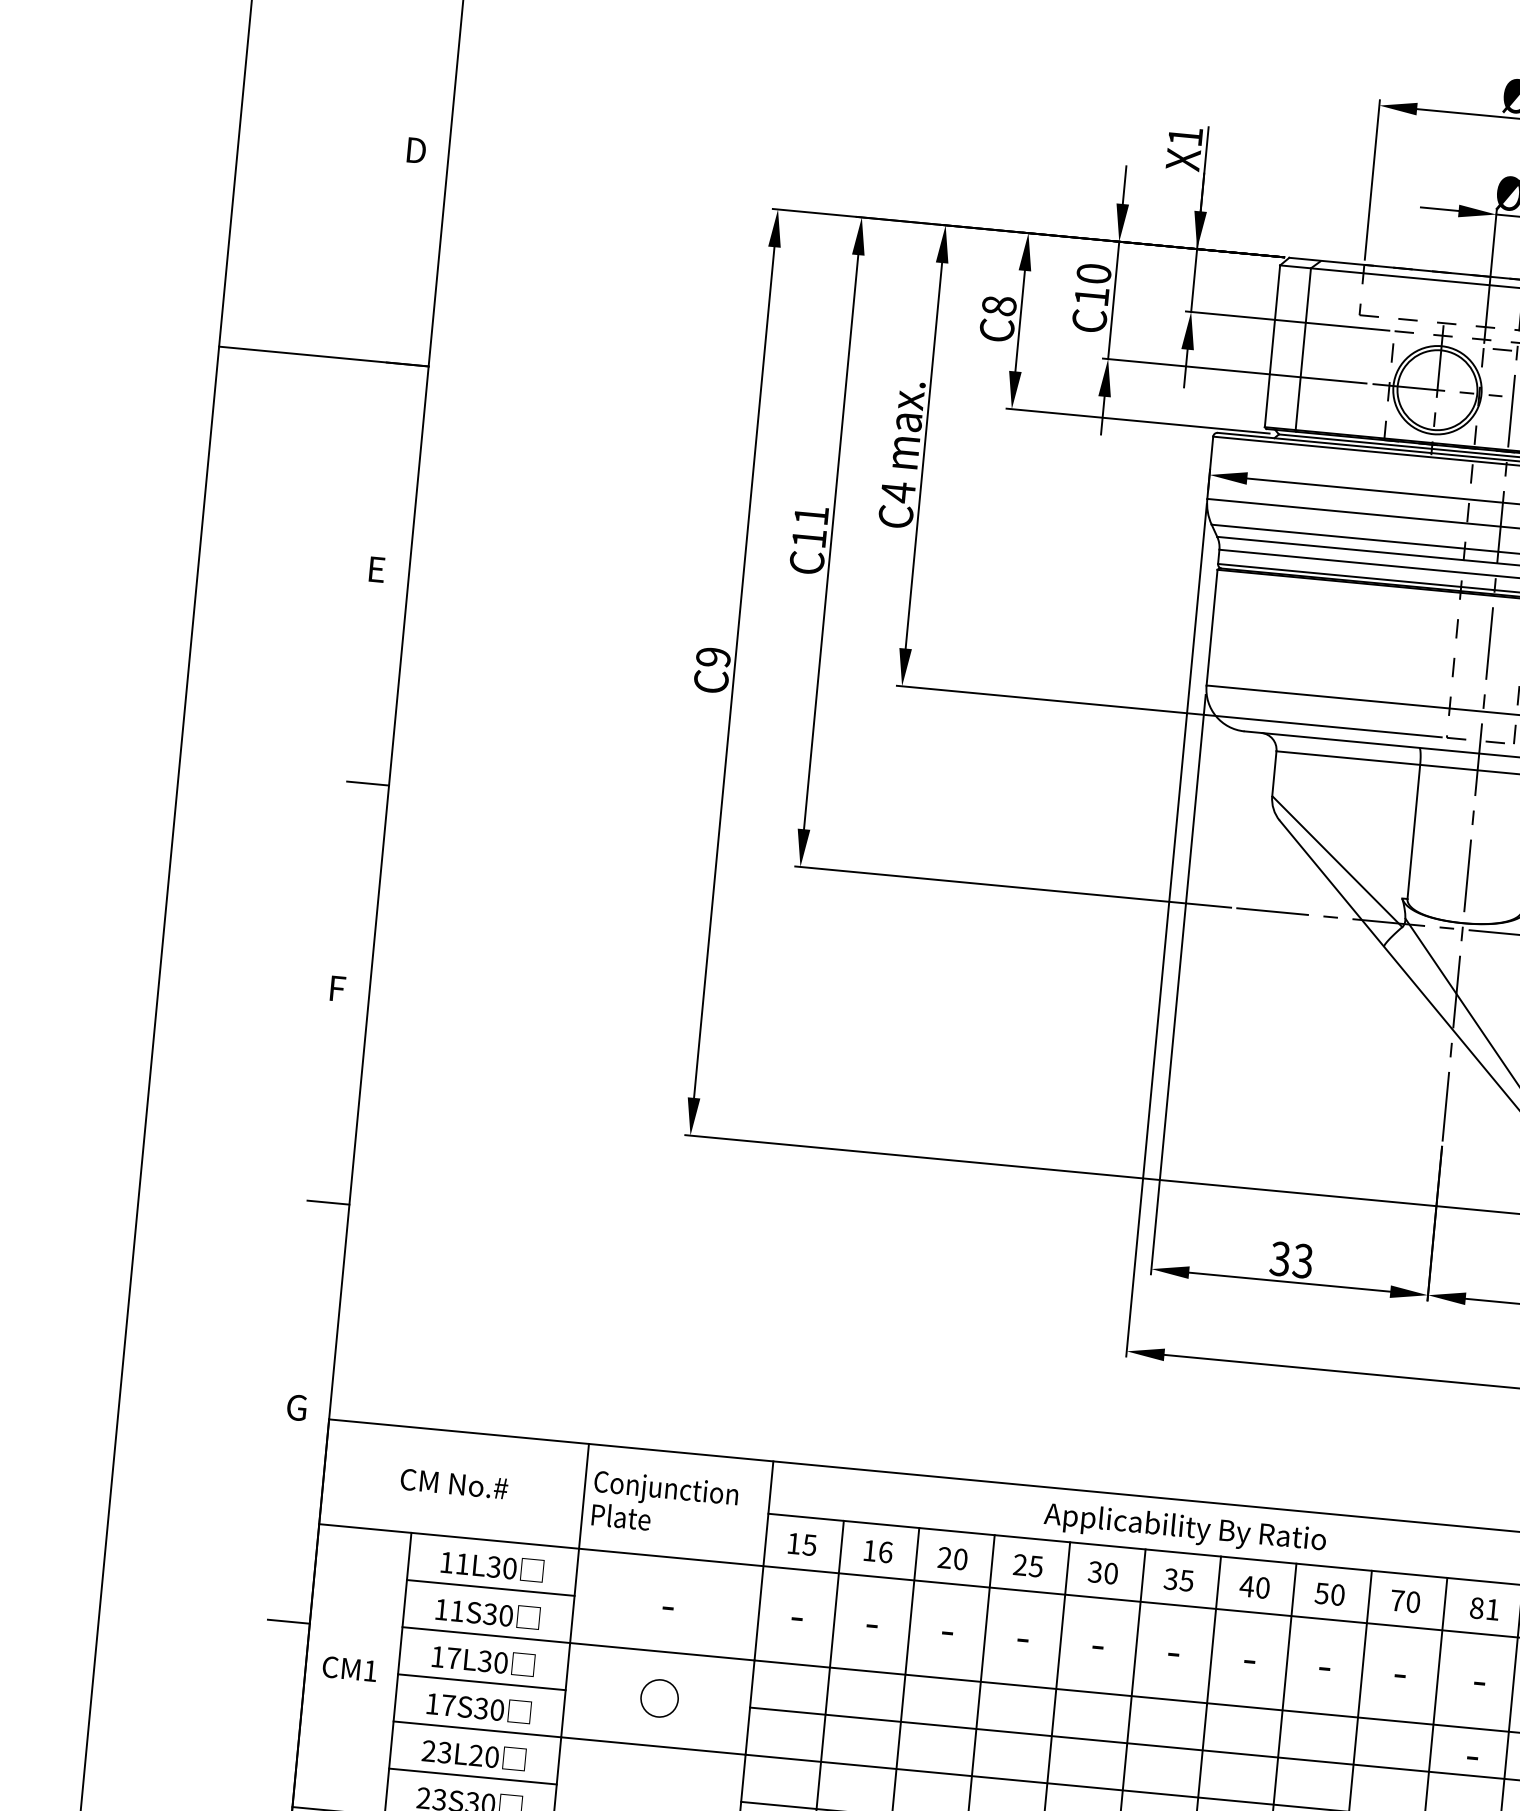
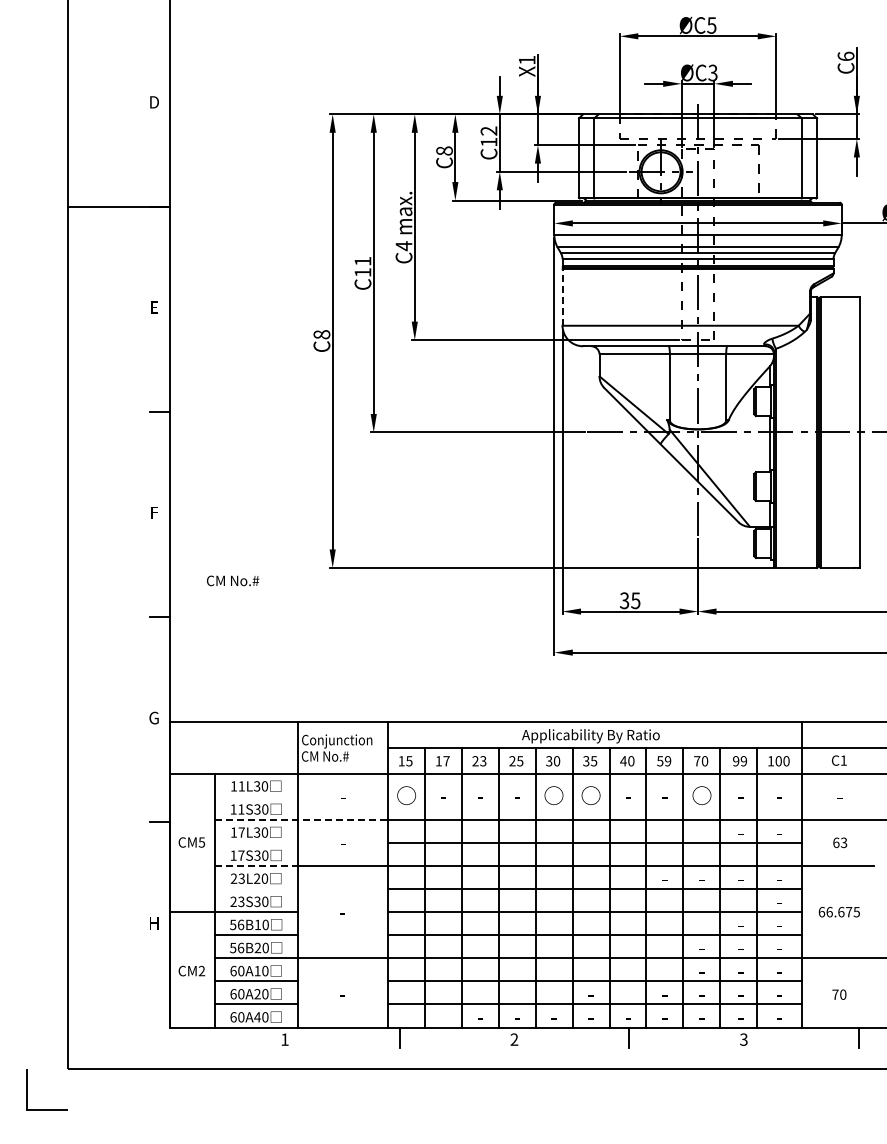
text: (1093, 272) -> (488, 130), C10 -> C12
line: (1212, 625) -> (562, 296), solid -> dashed
text: (712, 656) -> (321, 334), C9 -> C8
text: (1302, 1260) -> (635, 600), 33 -> 35
text: (455, 1483) -> (233, 580), moved
text: (637, 1517) -> (324, 755), Plate -> CM No.#
text: (885, 1552) -> (446, 761), 16 -> 17
text: (961, 1559) -> (483, 761), 20 -> 23
line: (490, 1587) -> (256, 796), removed
text: (1336, 1595) -> (667, 761), 50 -> 59
text: (1485, 1609) -> (740, 761), 81 -> 99
text: (797, 1614) -> (406, 795), - -> ○
text: (1097, 1642) -> (553, 795), - -> ○
line: (580, 1643) -> (302, 819), solid -> dashed
text: (1172, 1650) -> (590, 795), - -> ○
text: (369, 1670) -> (201, 842), CM1 -> CM5
text: (1399, 1671) -> (701, 795), - -> ○
line: (481, 1681) -> (256, 842), removed
text: (659, 1698) -> (343, 842), ○ -> -
line: (479, 1728) -> (257, 865), solid -> dashed
line: (472, 1777) -> (256, 889), removed

